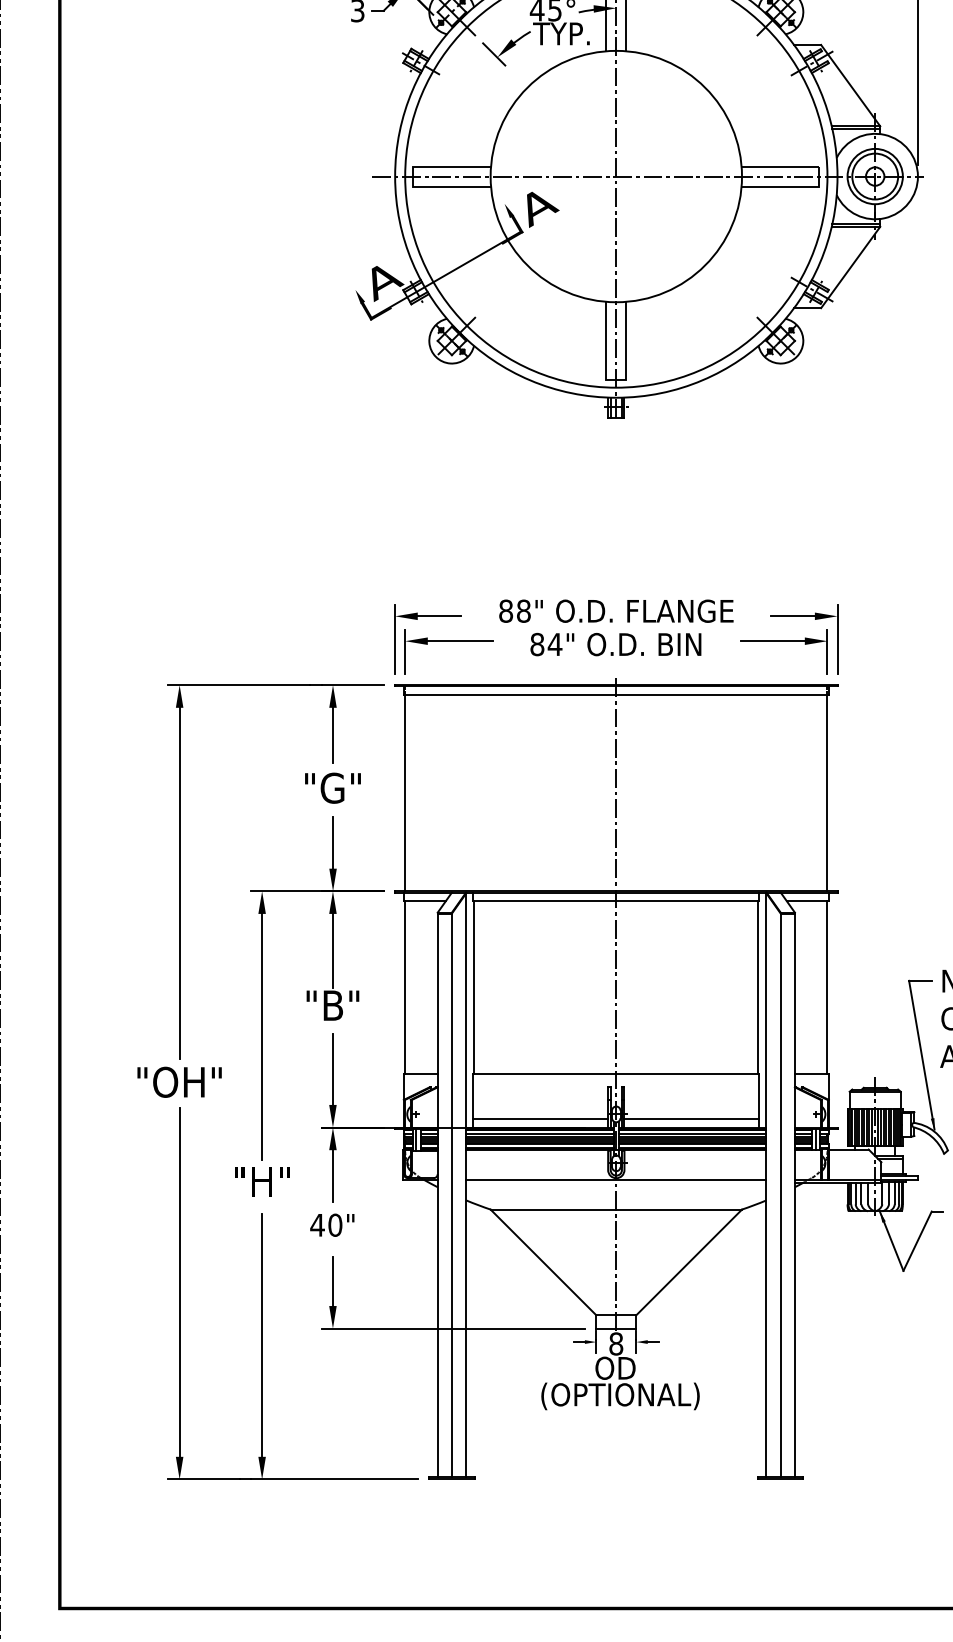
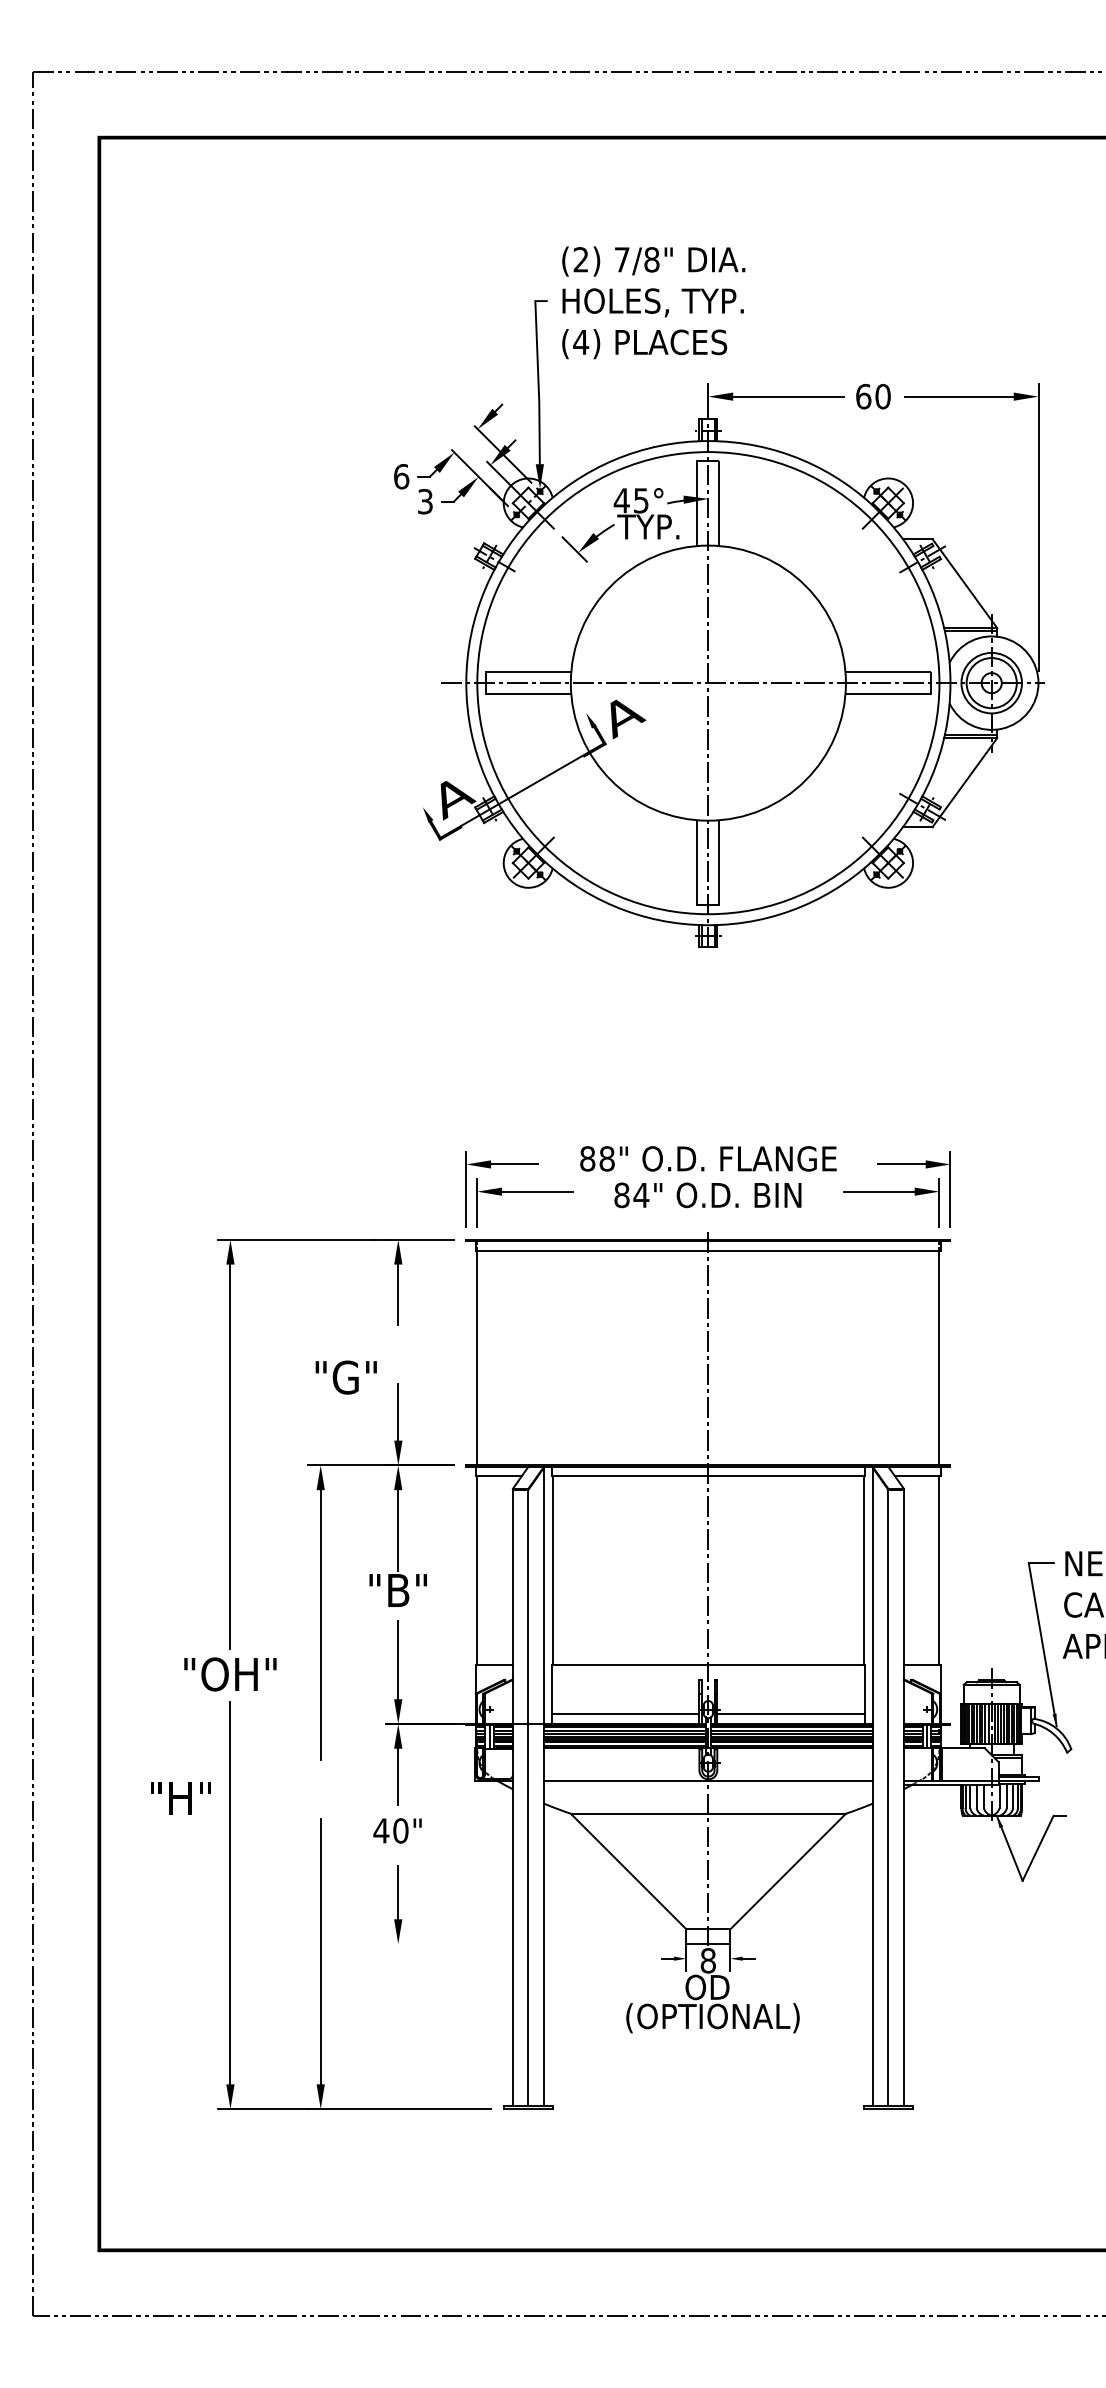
text: (332, 788) -> (345, 1377), moved
text: (261, 1181) -> (180, 1798), moved
line: (452, 1329) -> (529, 1944), removed

